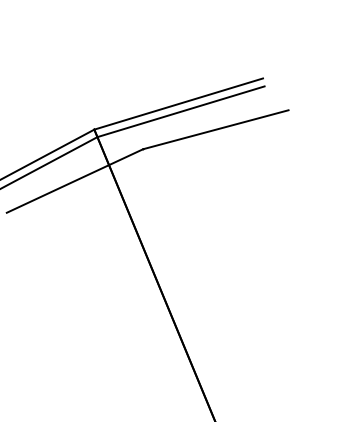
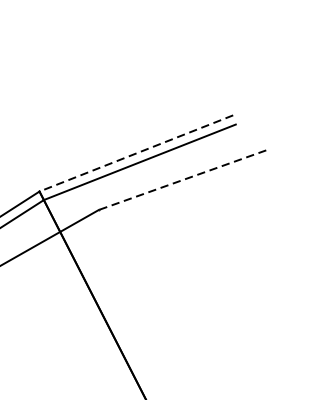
line: (178, 104) -> (136, 154), solid -> dashed
line: (215, 129) -> (182, 179), solid -> dashed

